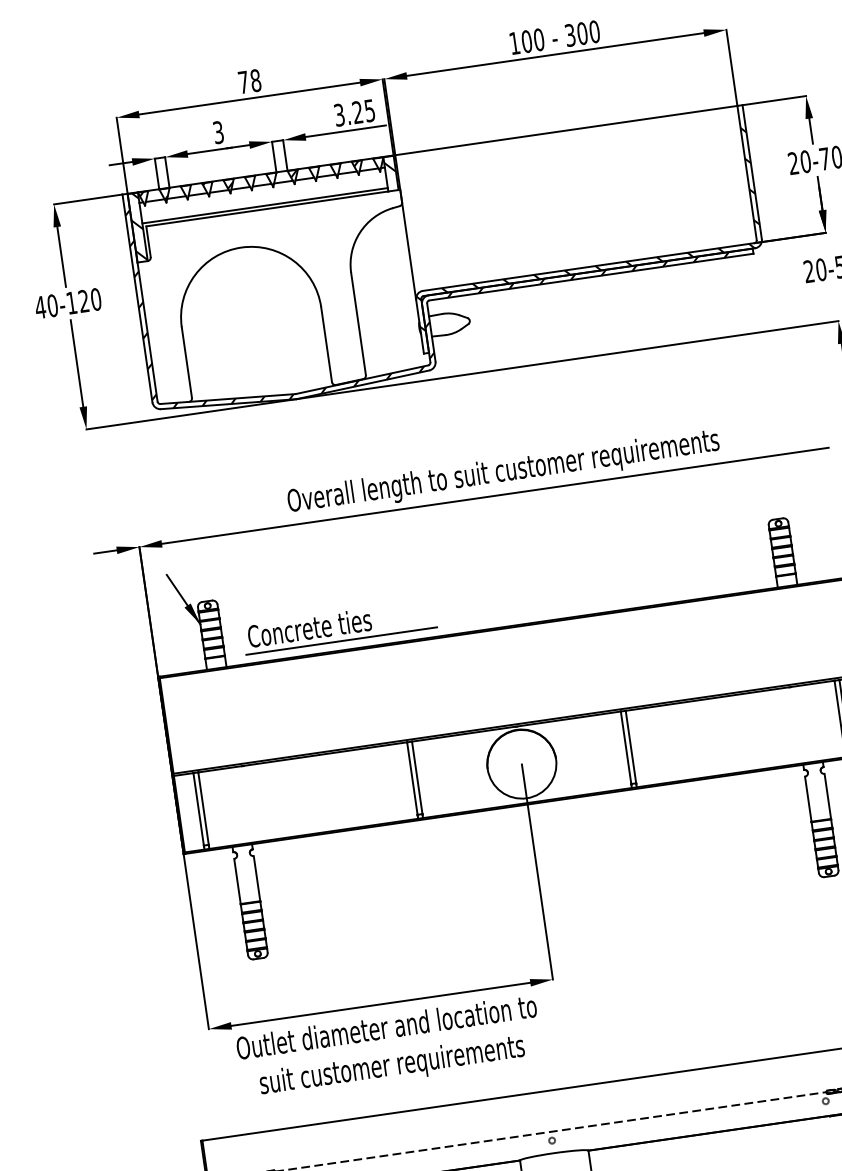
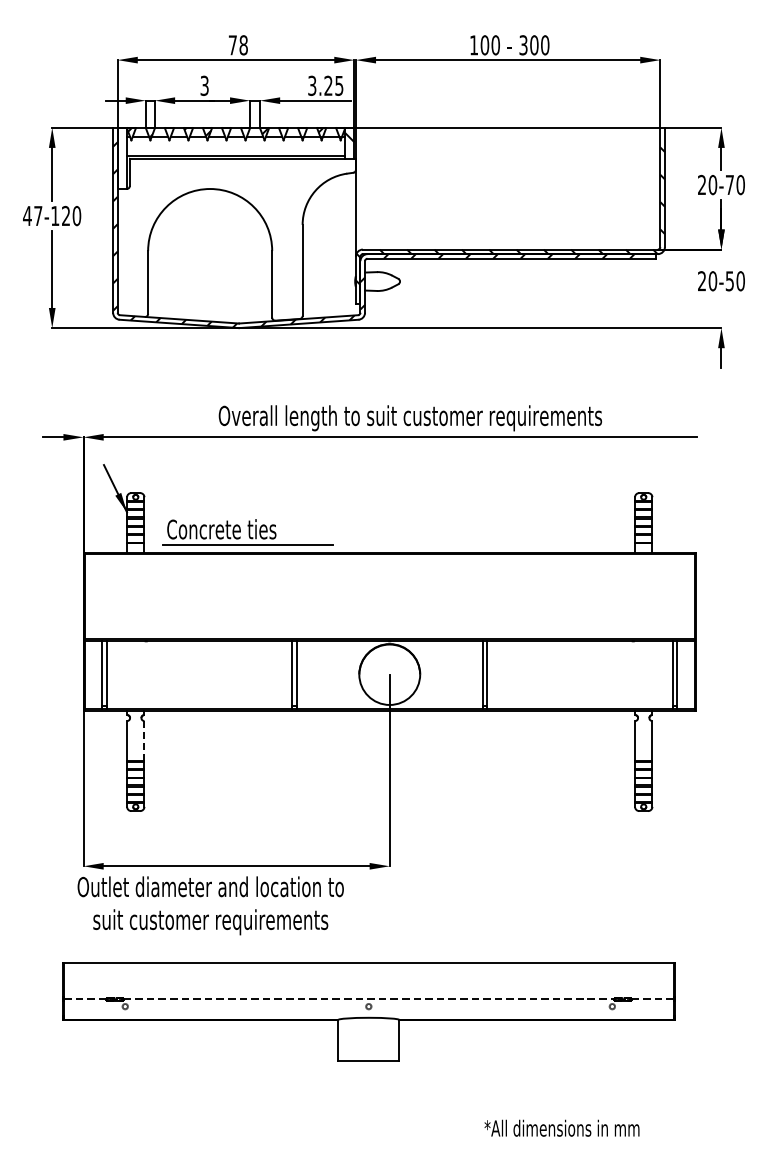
hatch: (136, 227) -> (121, 158), removed
text: (52, 305) -> (38, 215), 40-120 -> 47-120
line: (257, 879) -> (144, 741), solid -> dashed
text: (389, 1048) -> (210, 905), moved

